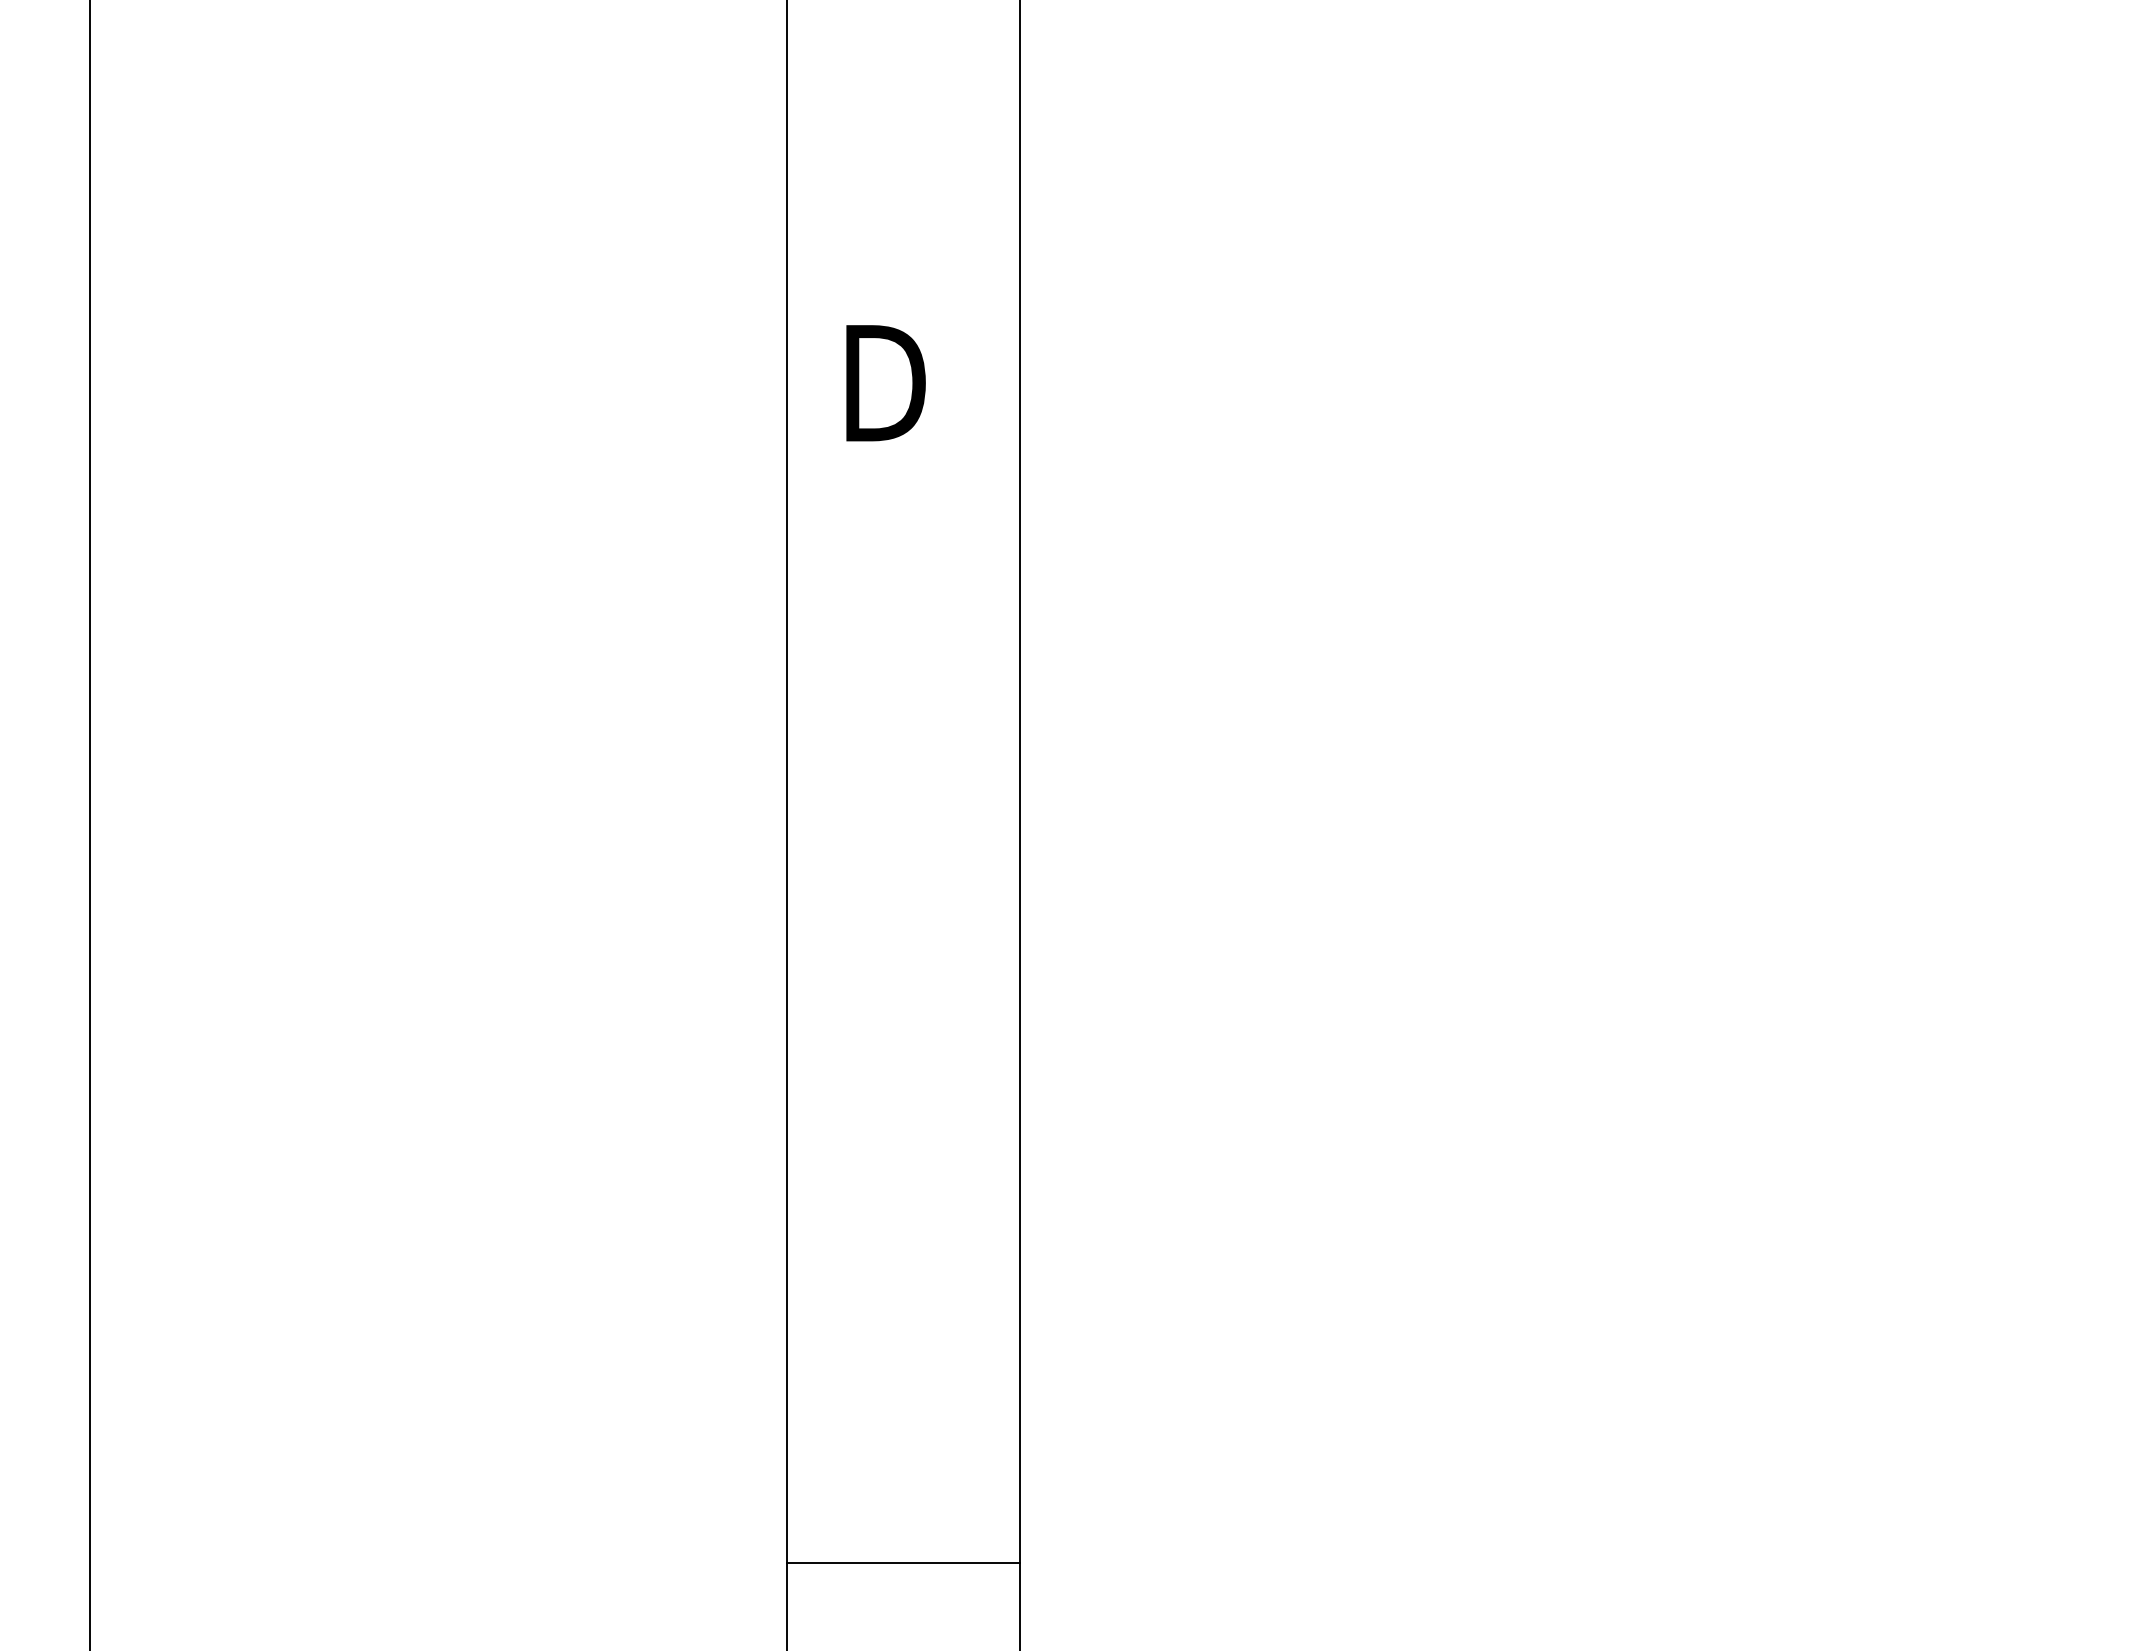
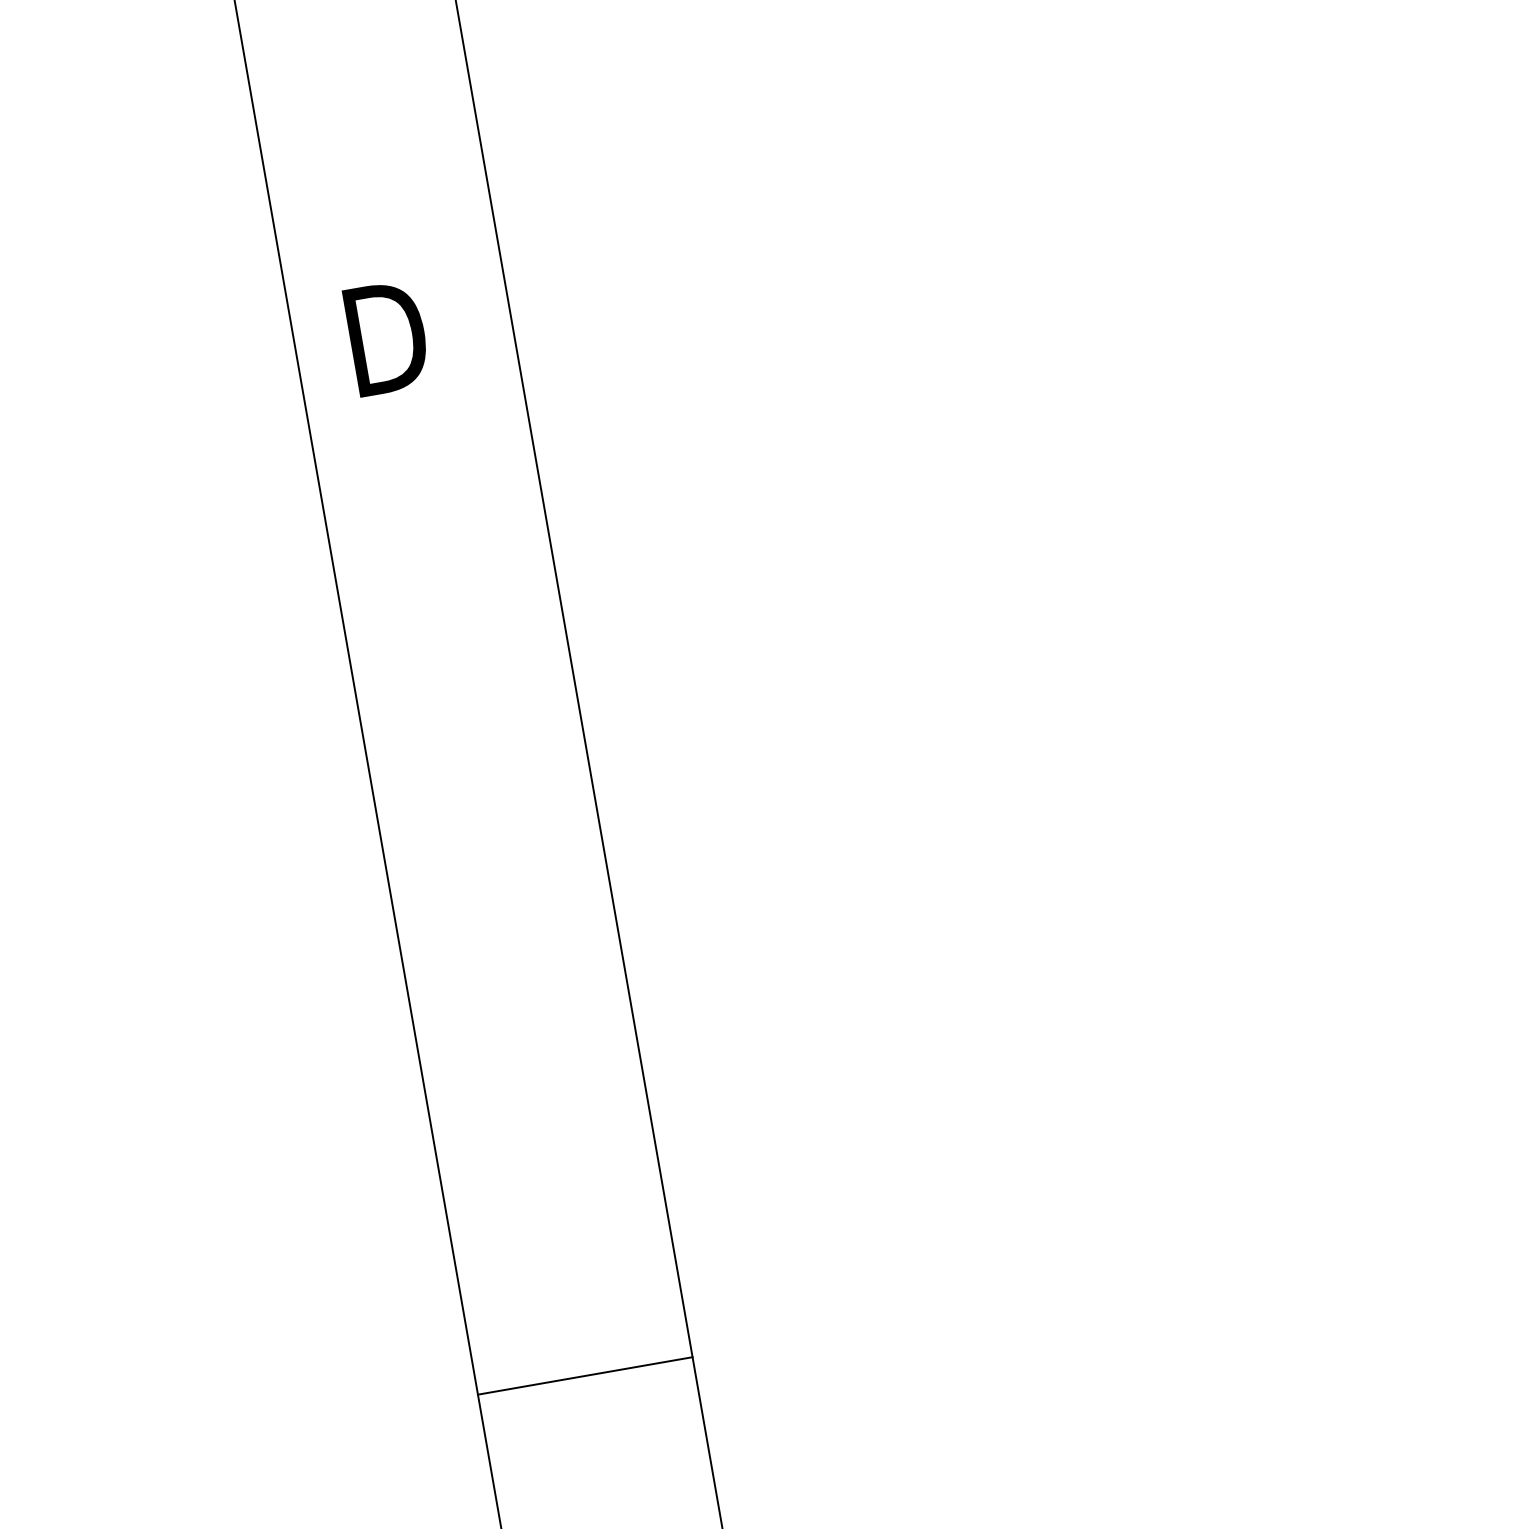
line: (903, 1563) -> (585, 1376), moved

